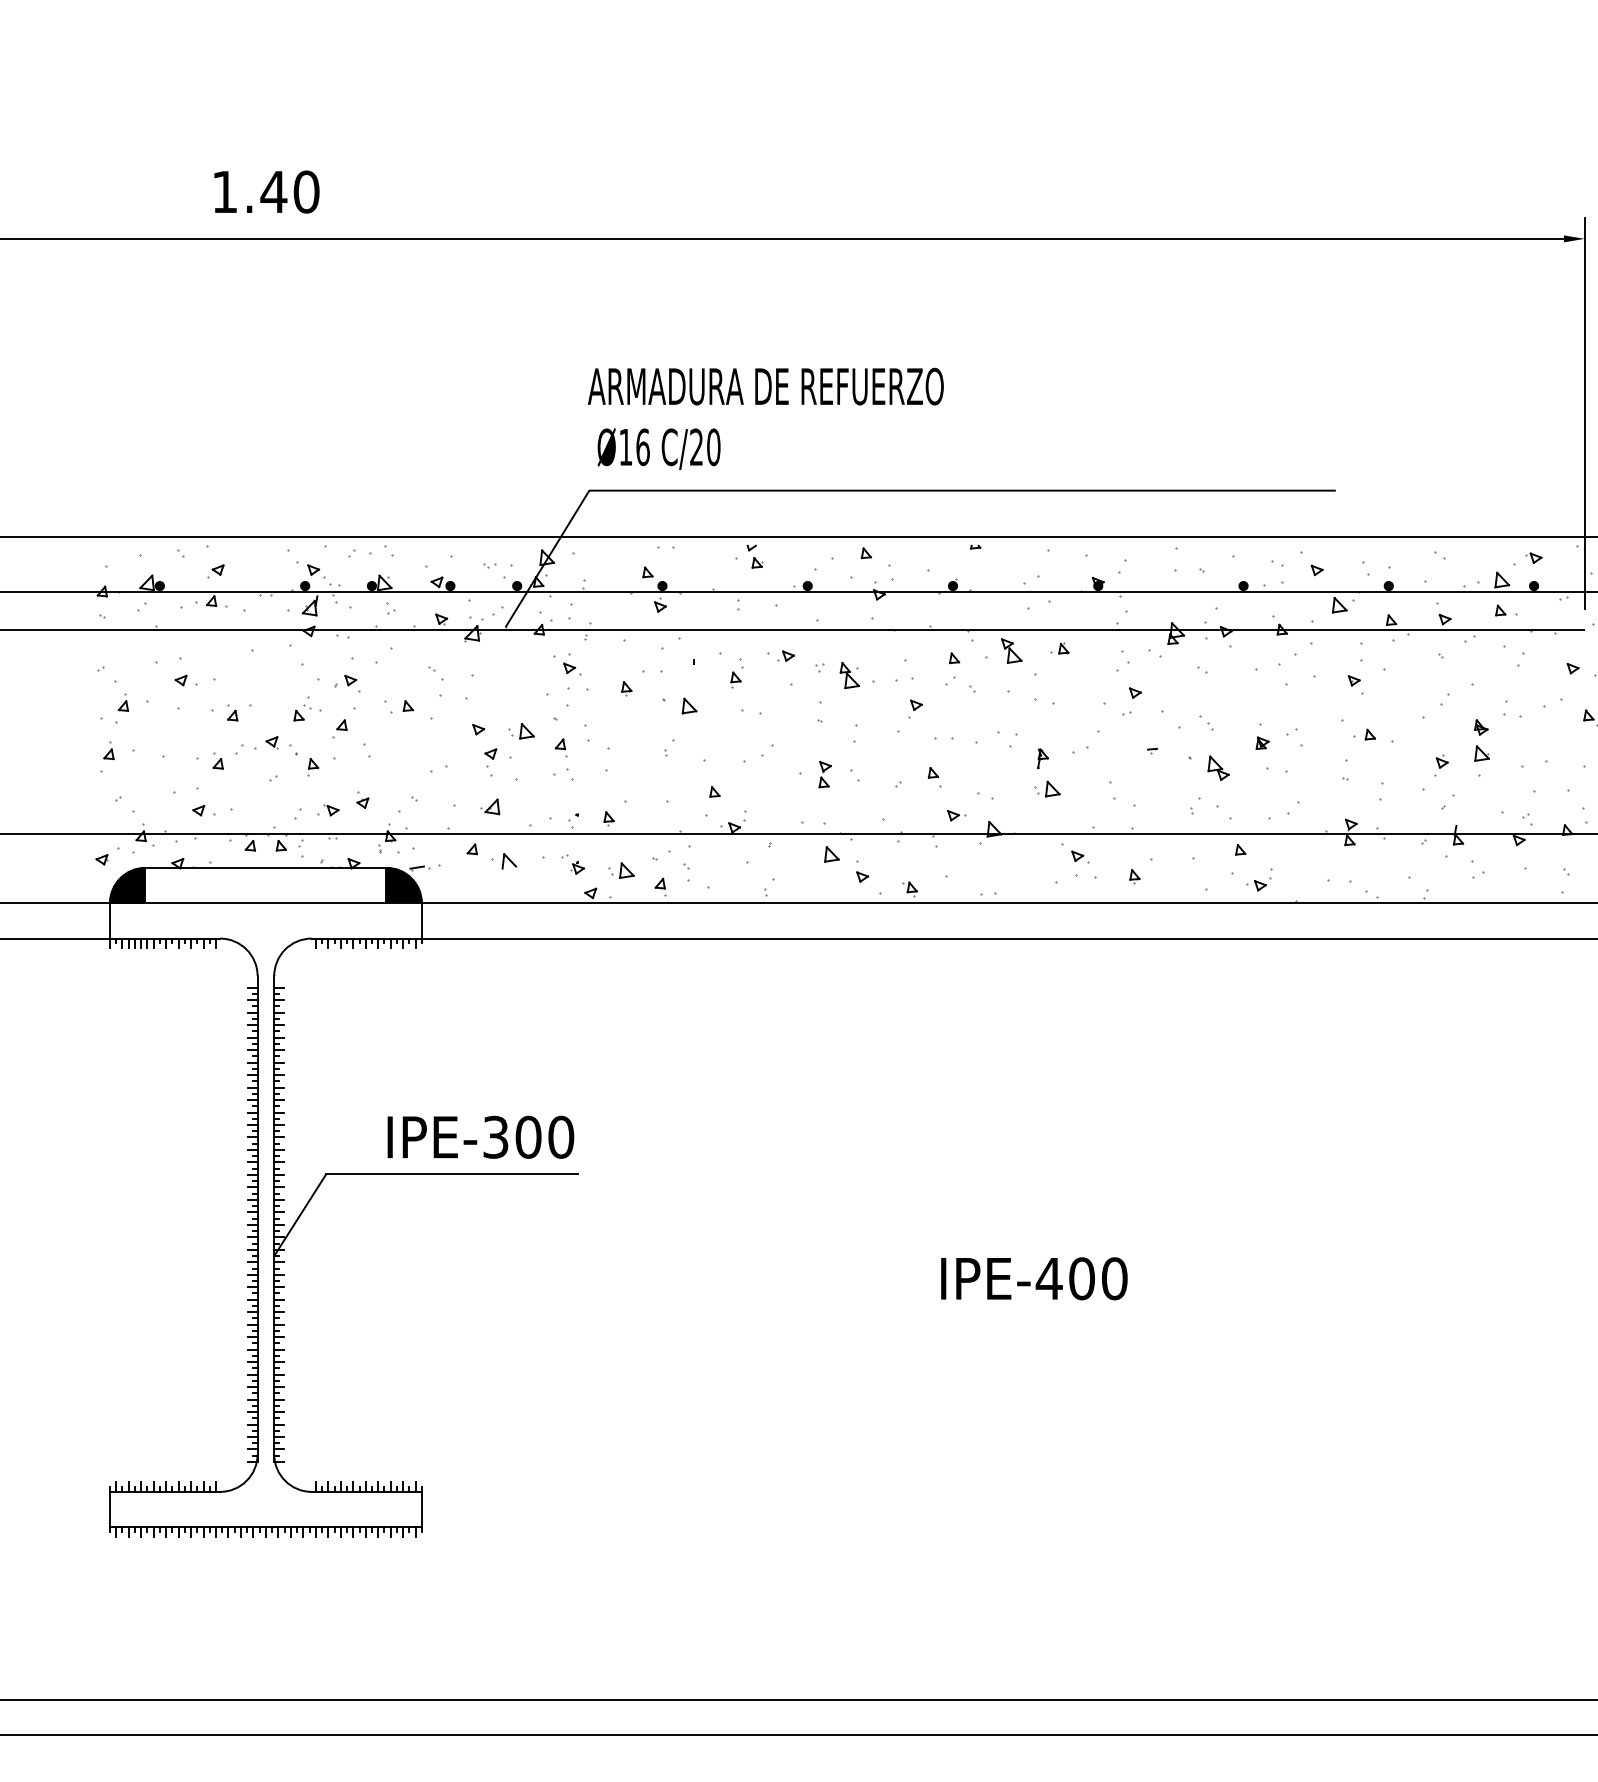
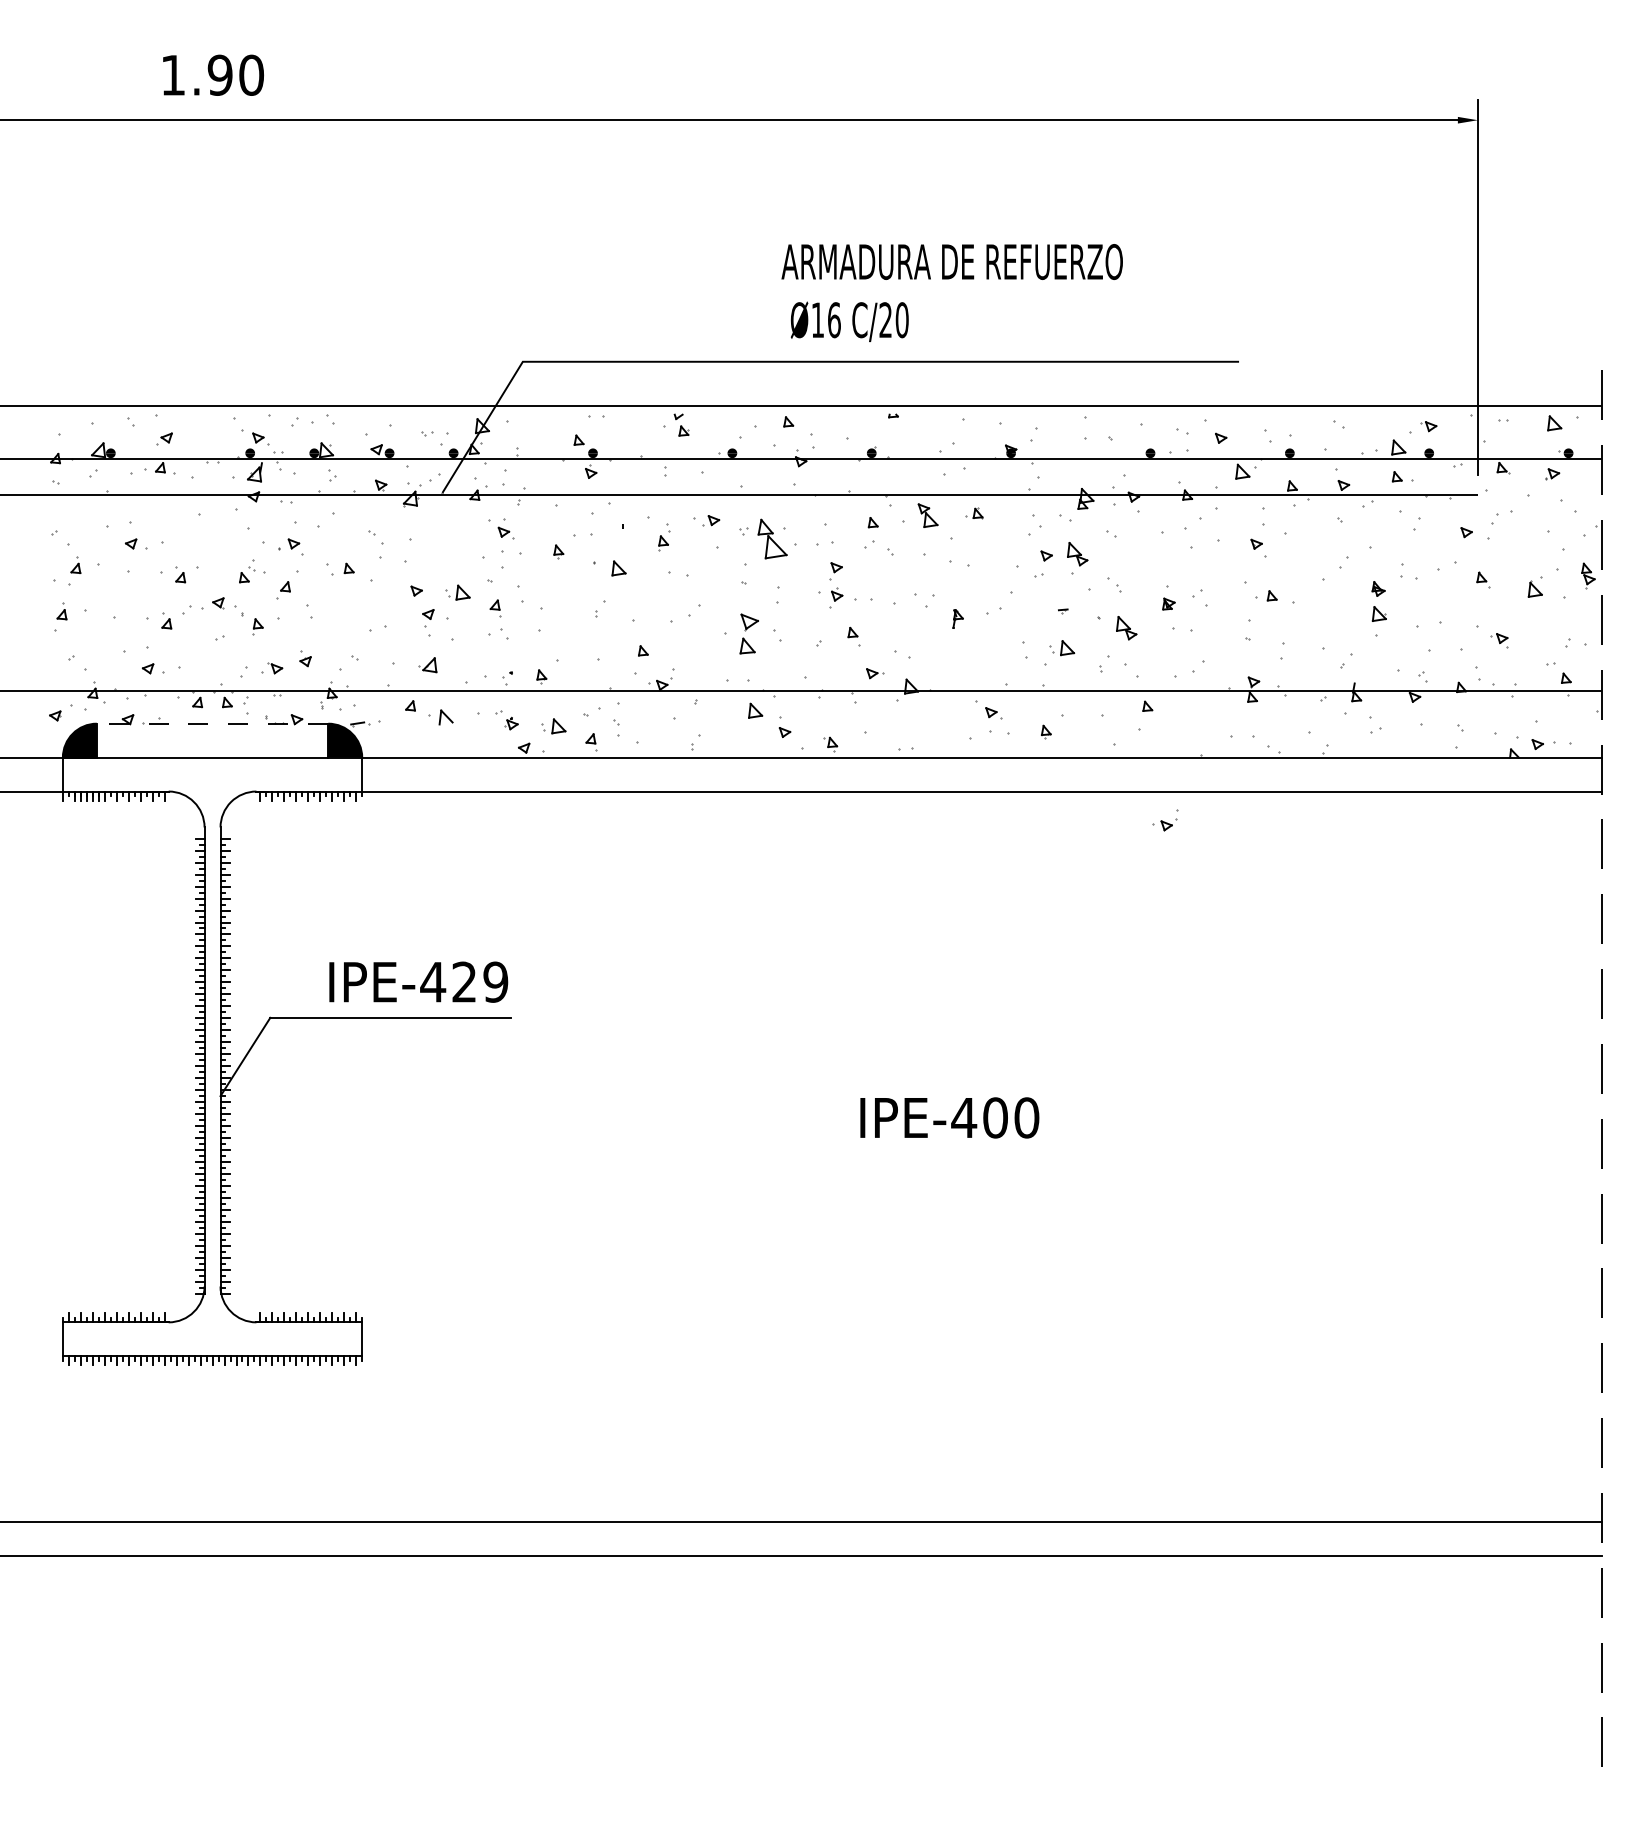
text: (274, 191) -> (220, 74), 1.40 -> 1.90
text: (765, 418) -> (951, 292), moved
part: (849, 675) -> (772, 539), size x1.6
part: (1167, 691) -> (1077, 554), added
part: (1441, 764) -> (836, 597), moved
part: (824, 774) -> (748, 634), size x1.6
part: (1047, 789) -> (1062, 648), moved
line: (265, 867) -> (212, 723), solid -> dashed
part: (1259, 880) -> (1165, 820), moved
text: (528, 1136) -> (464, 981), IPE-300 -> IPE-429

